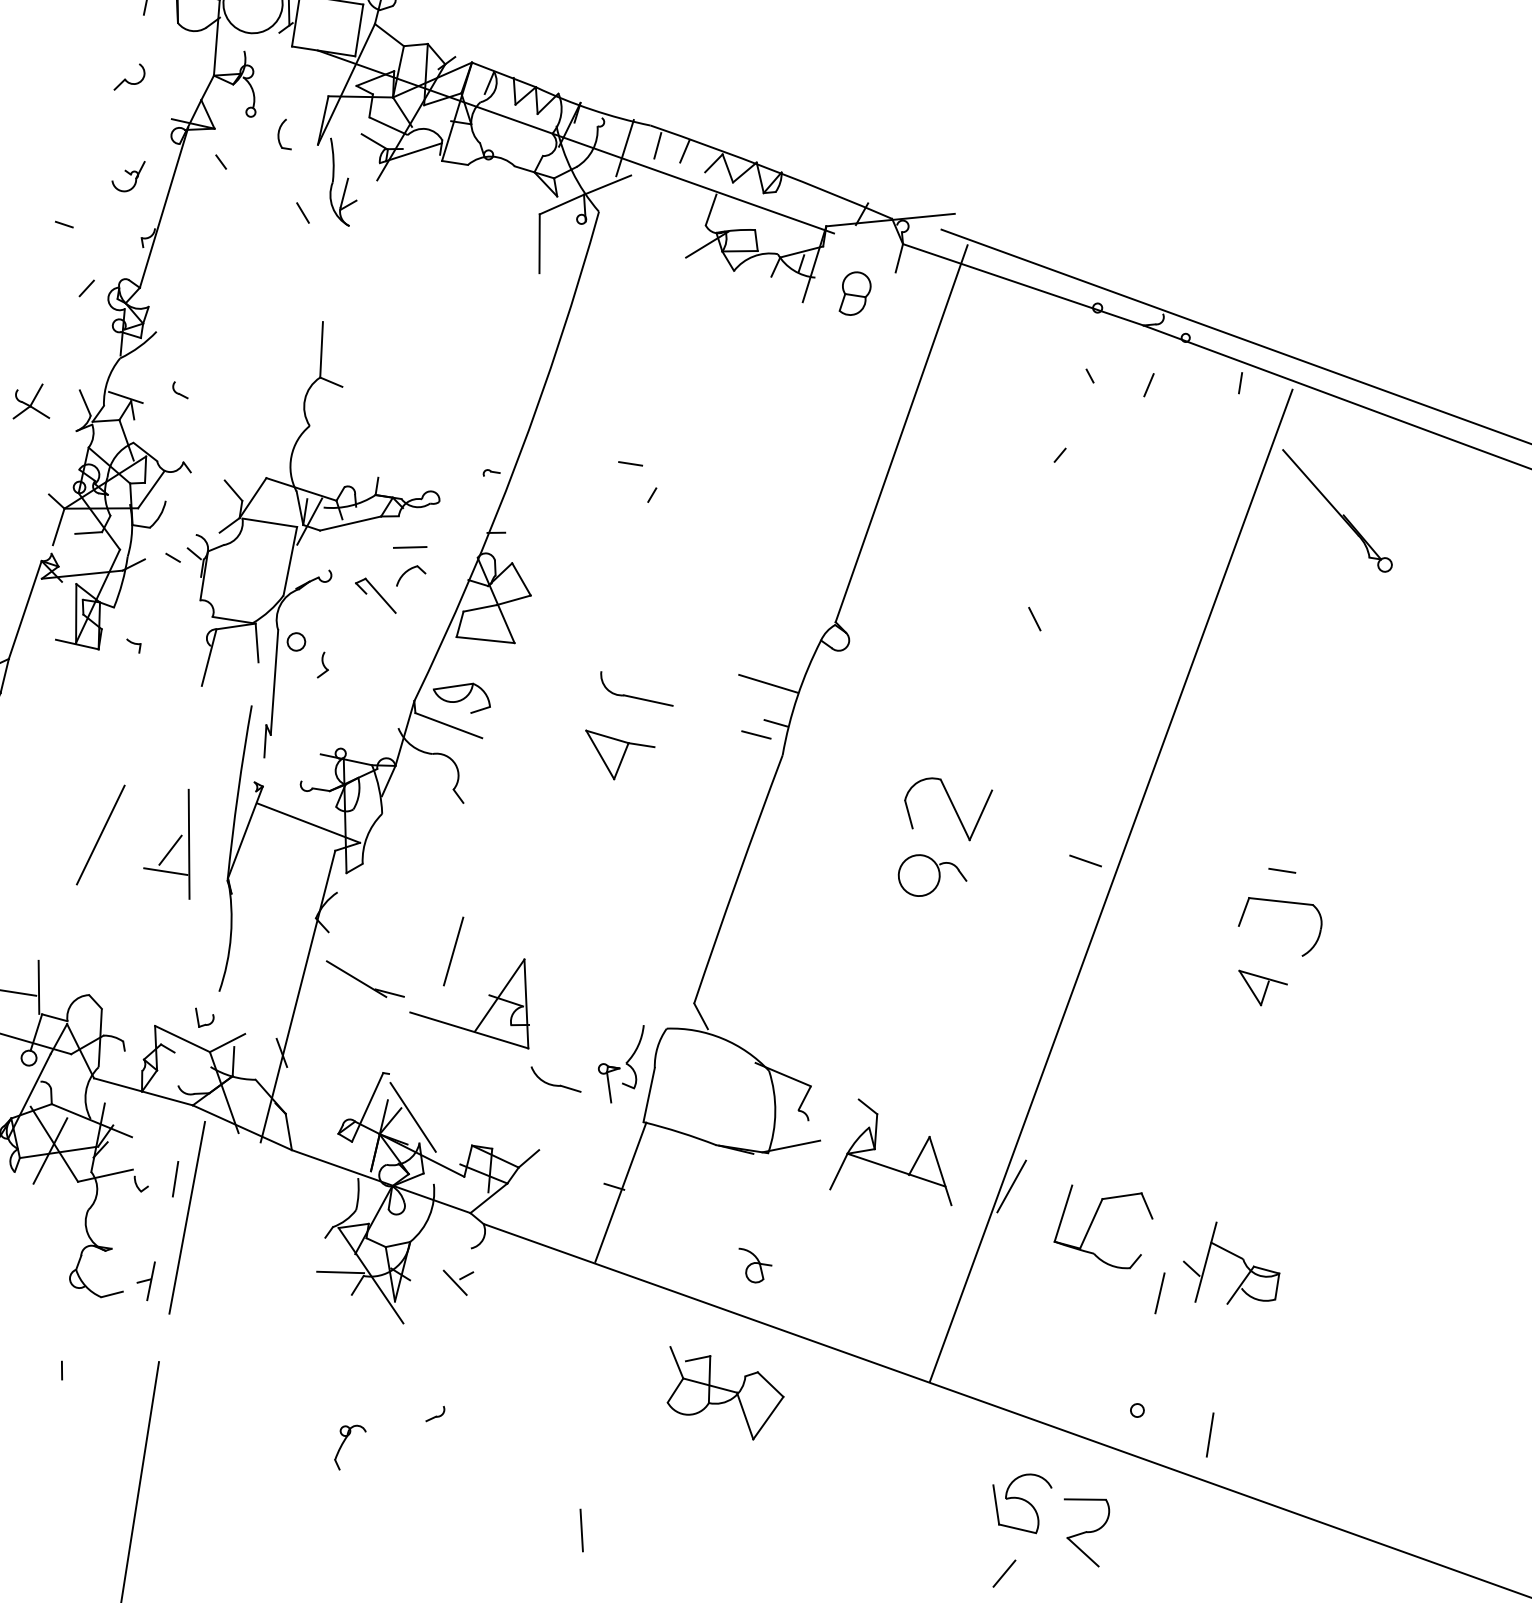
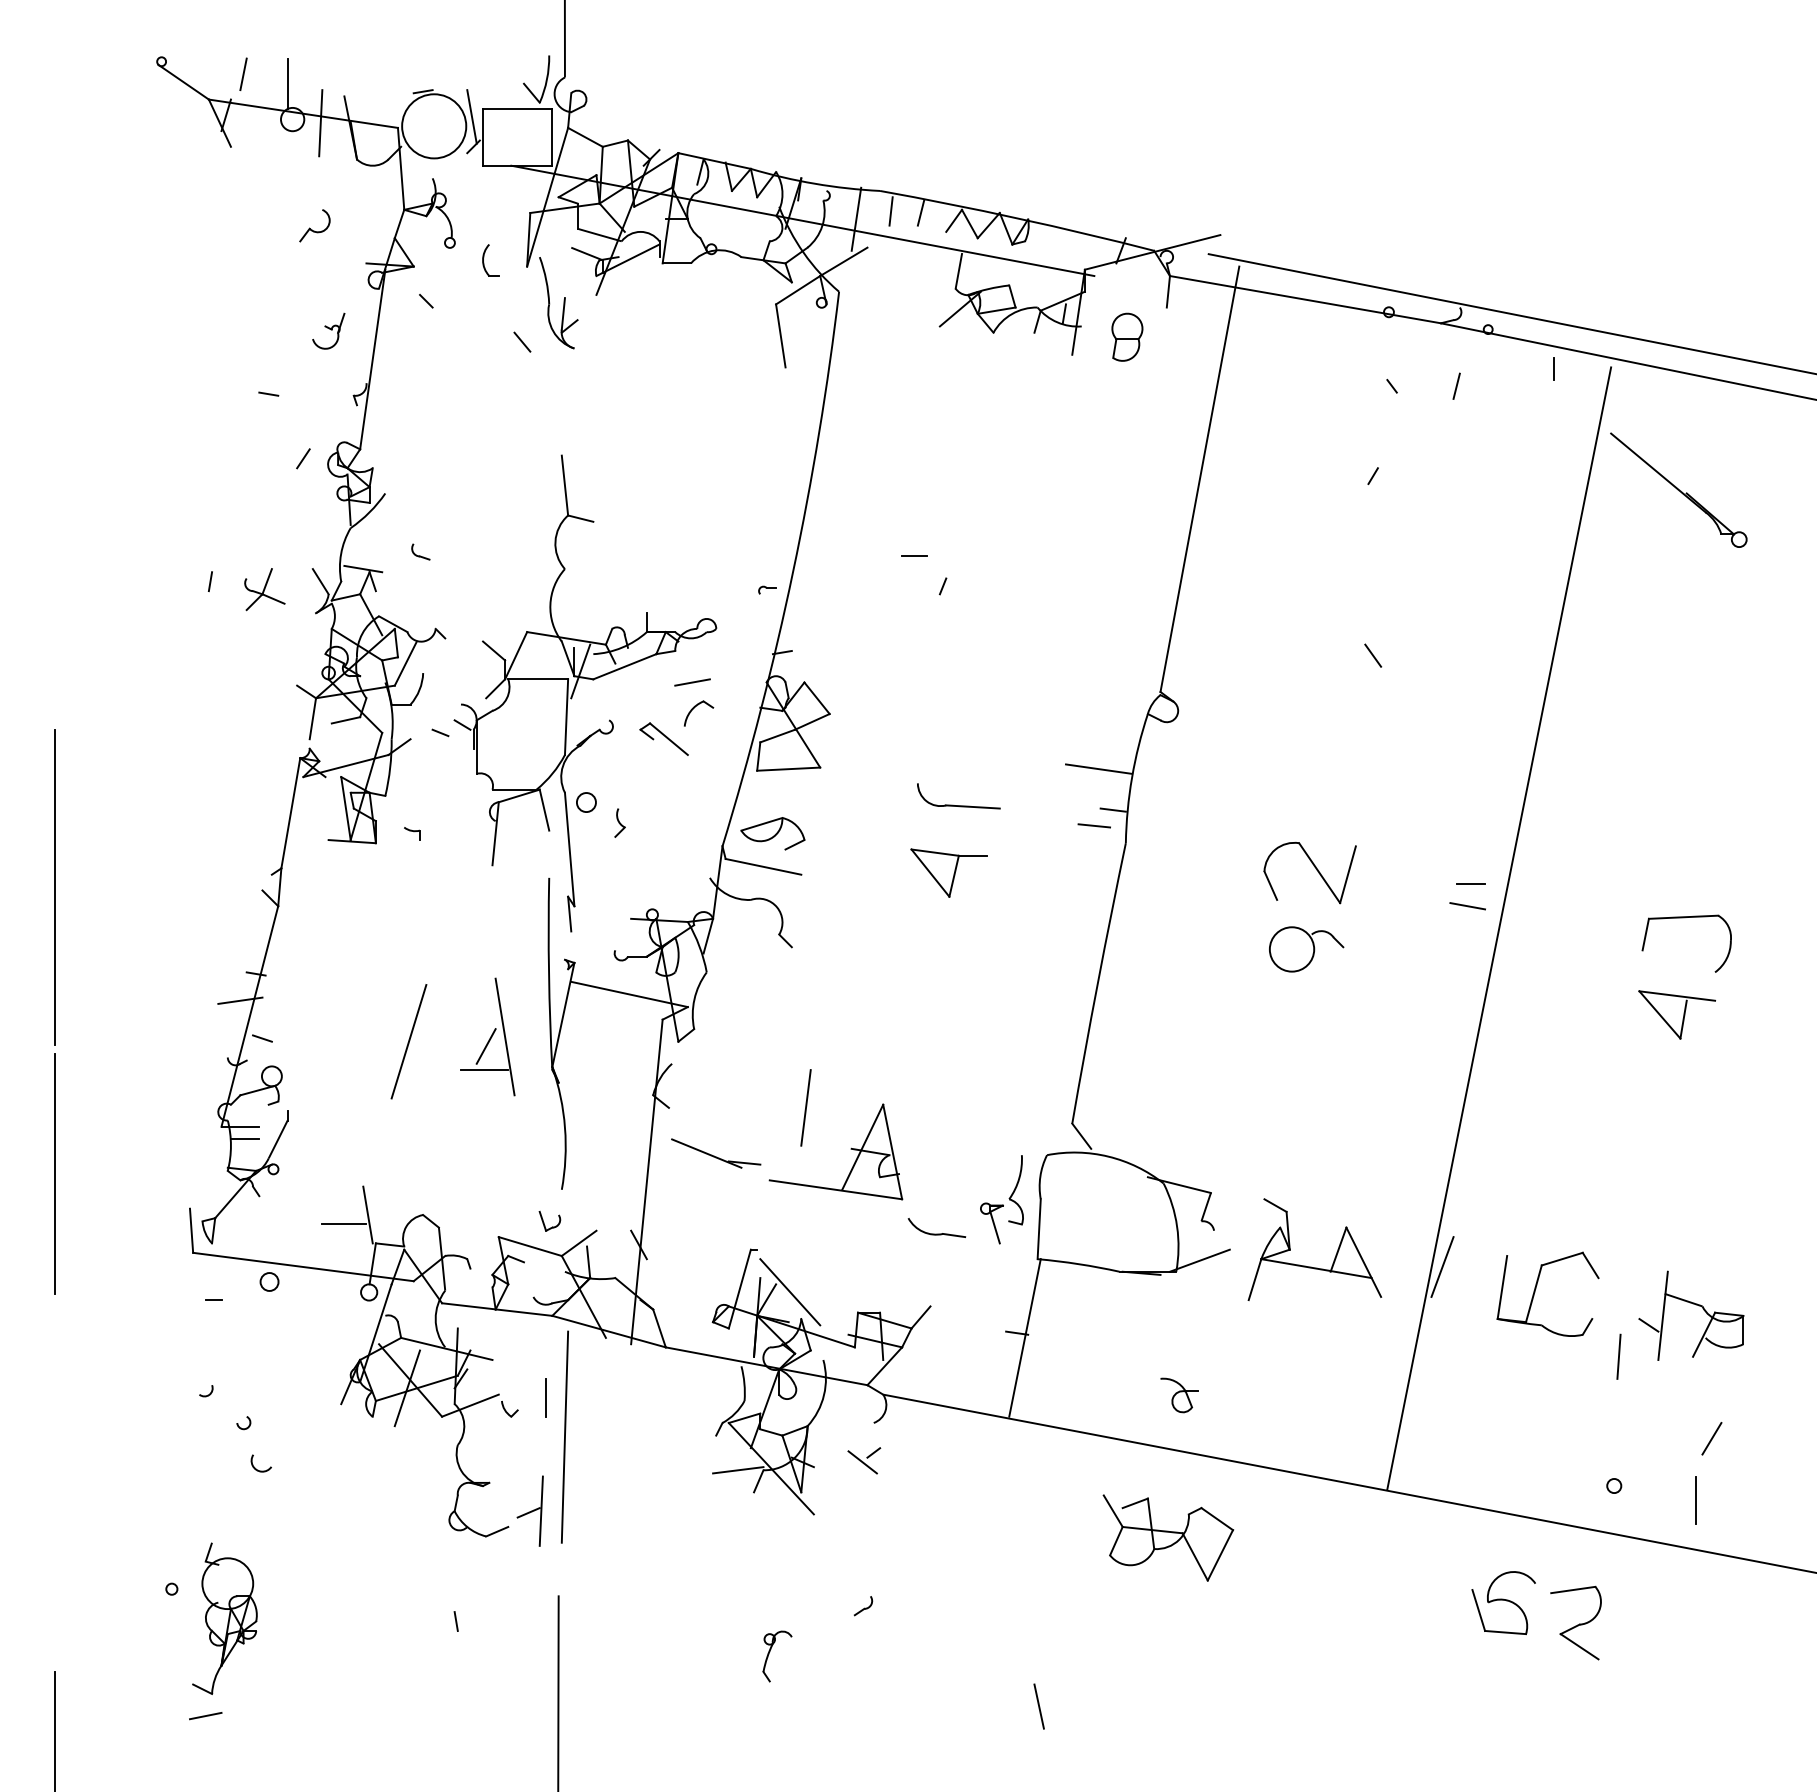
line: (1282, 870) -> (1470, 883), moved
part: (1260, 989) -> (1676, 1014), size x1.43
part: (144, 1279) -> (529, 1510), size x1.67
line: (1004, 1573) -> (1711, 1438), moved

